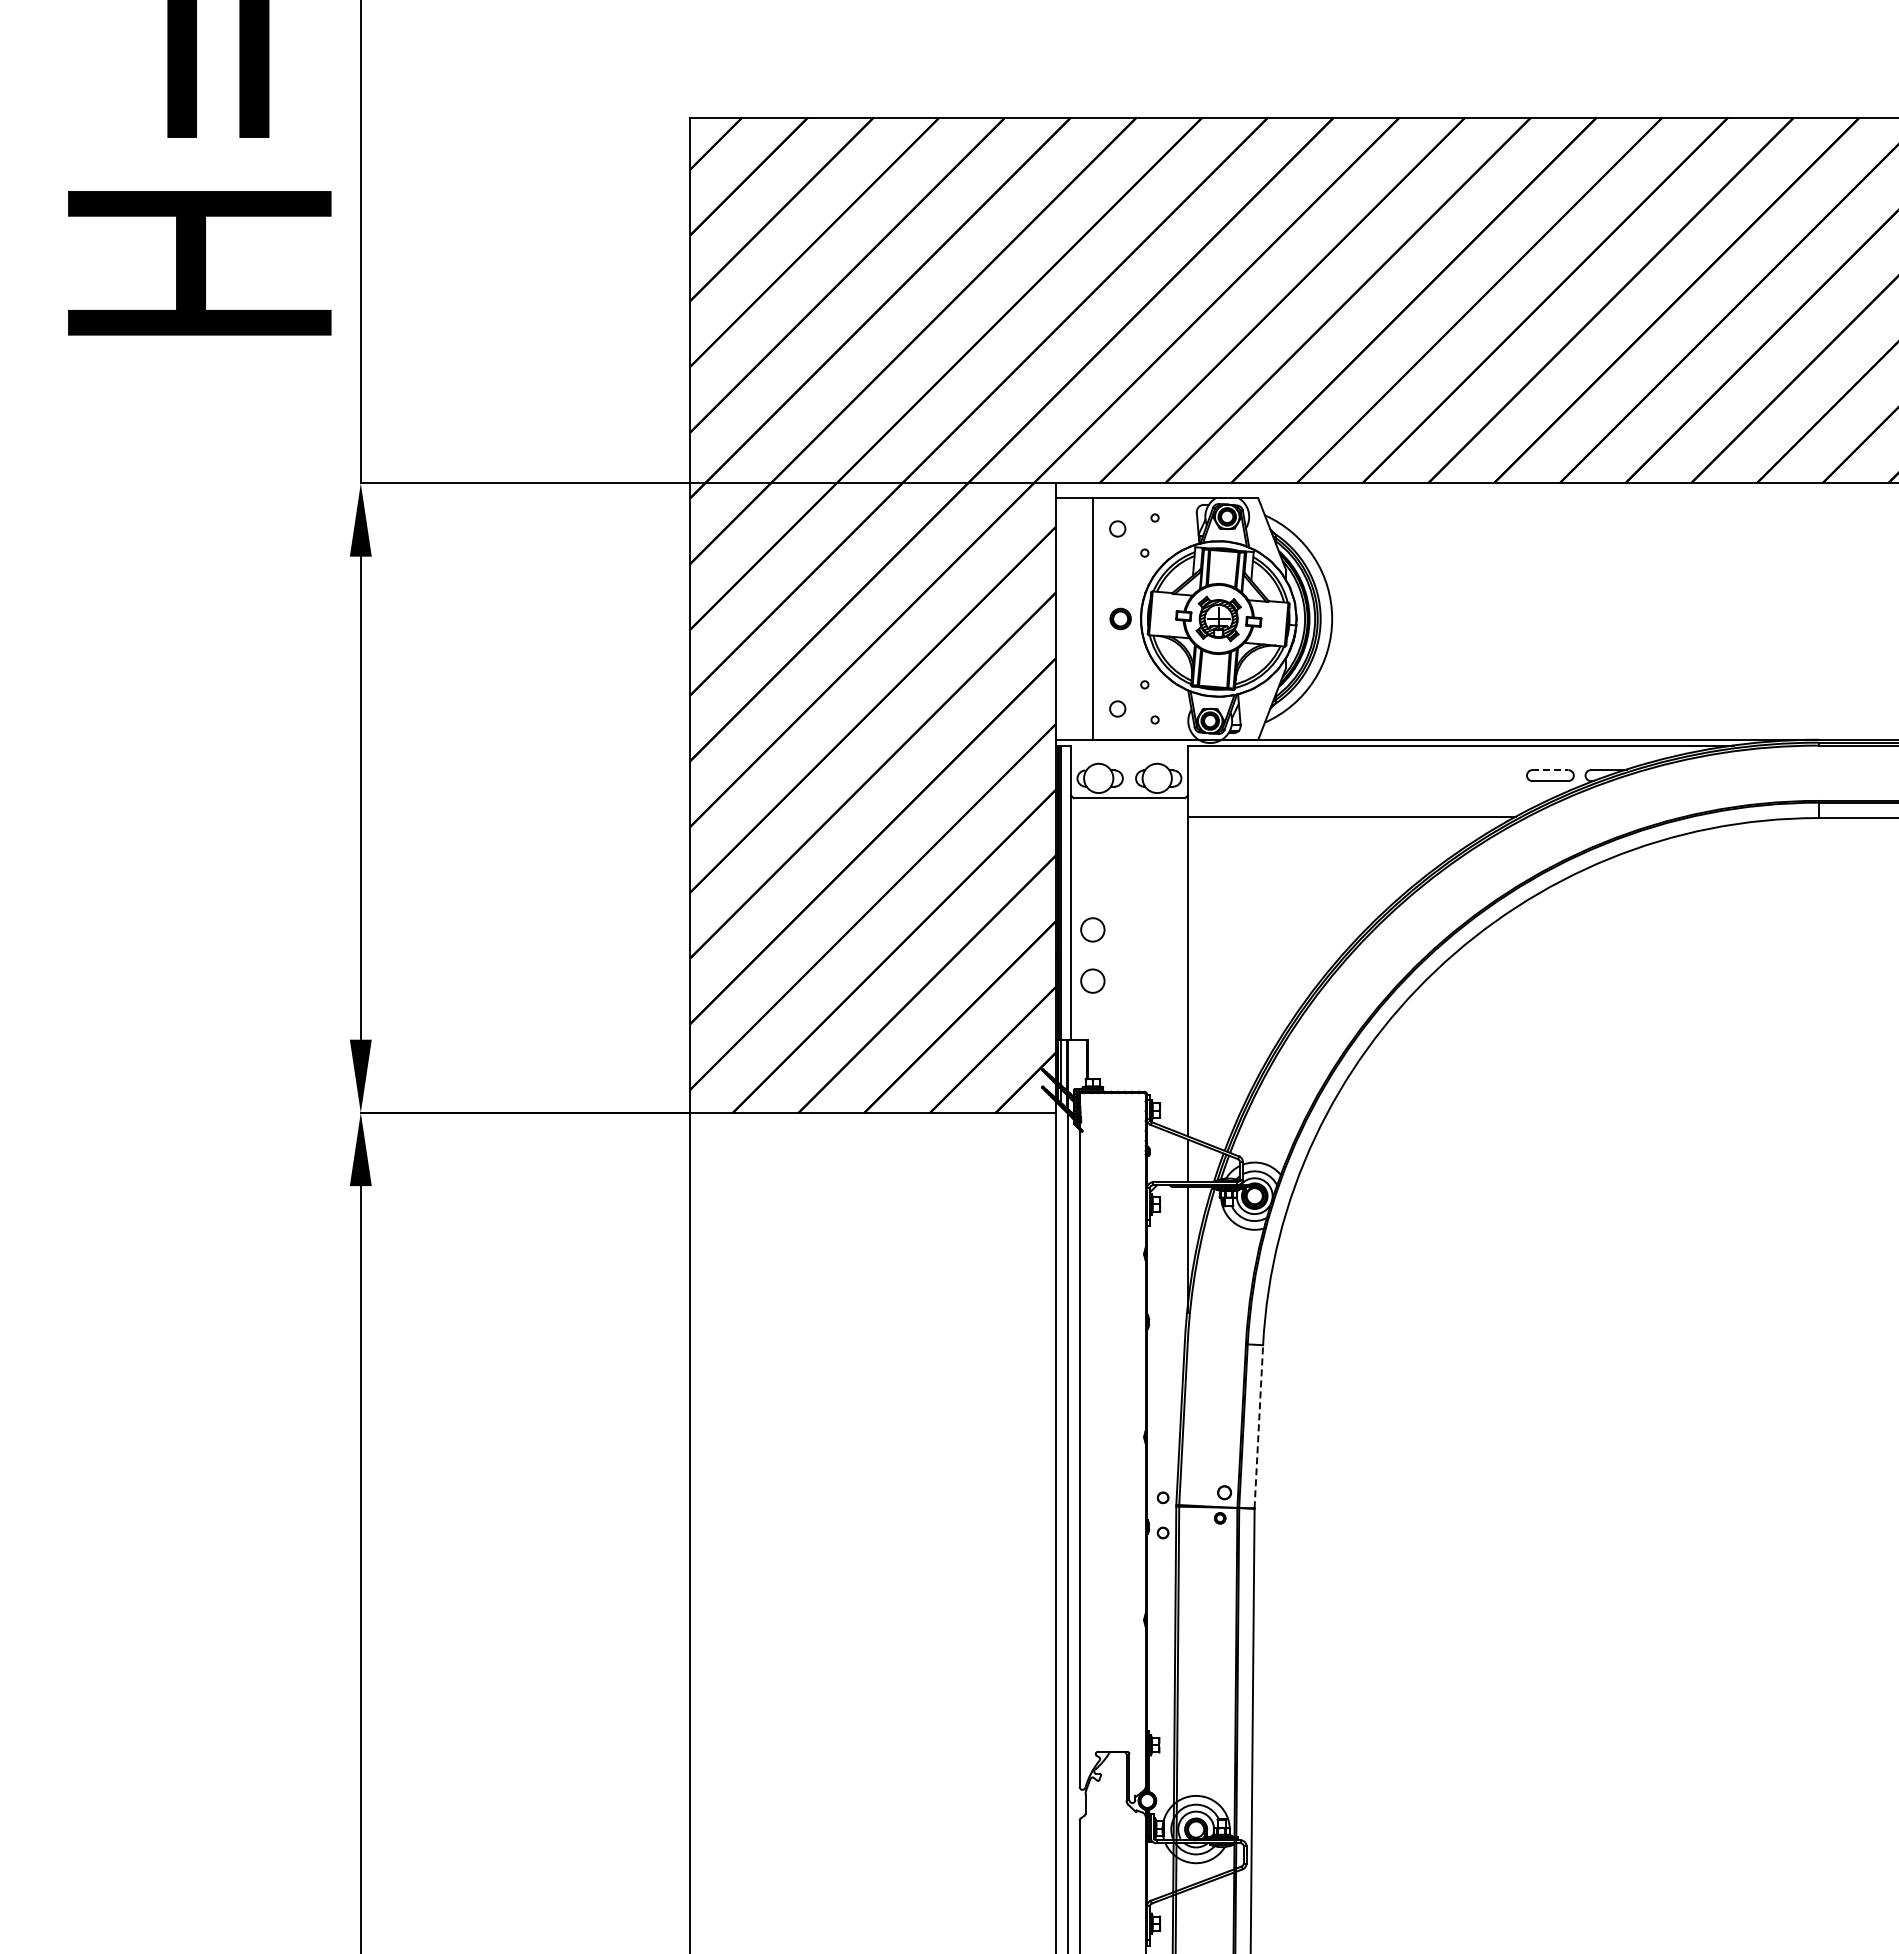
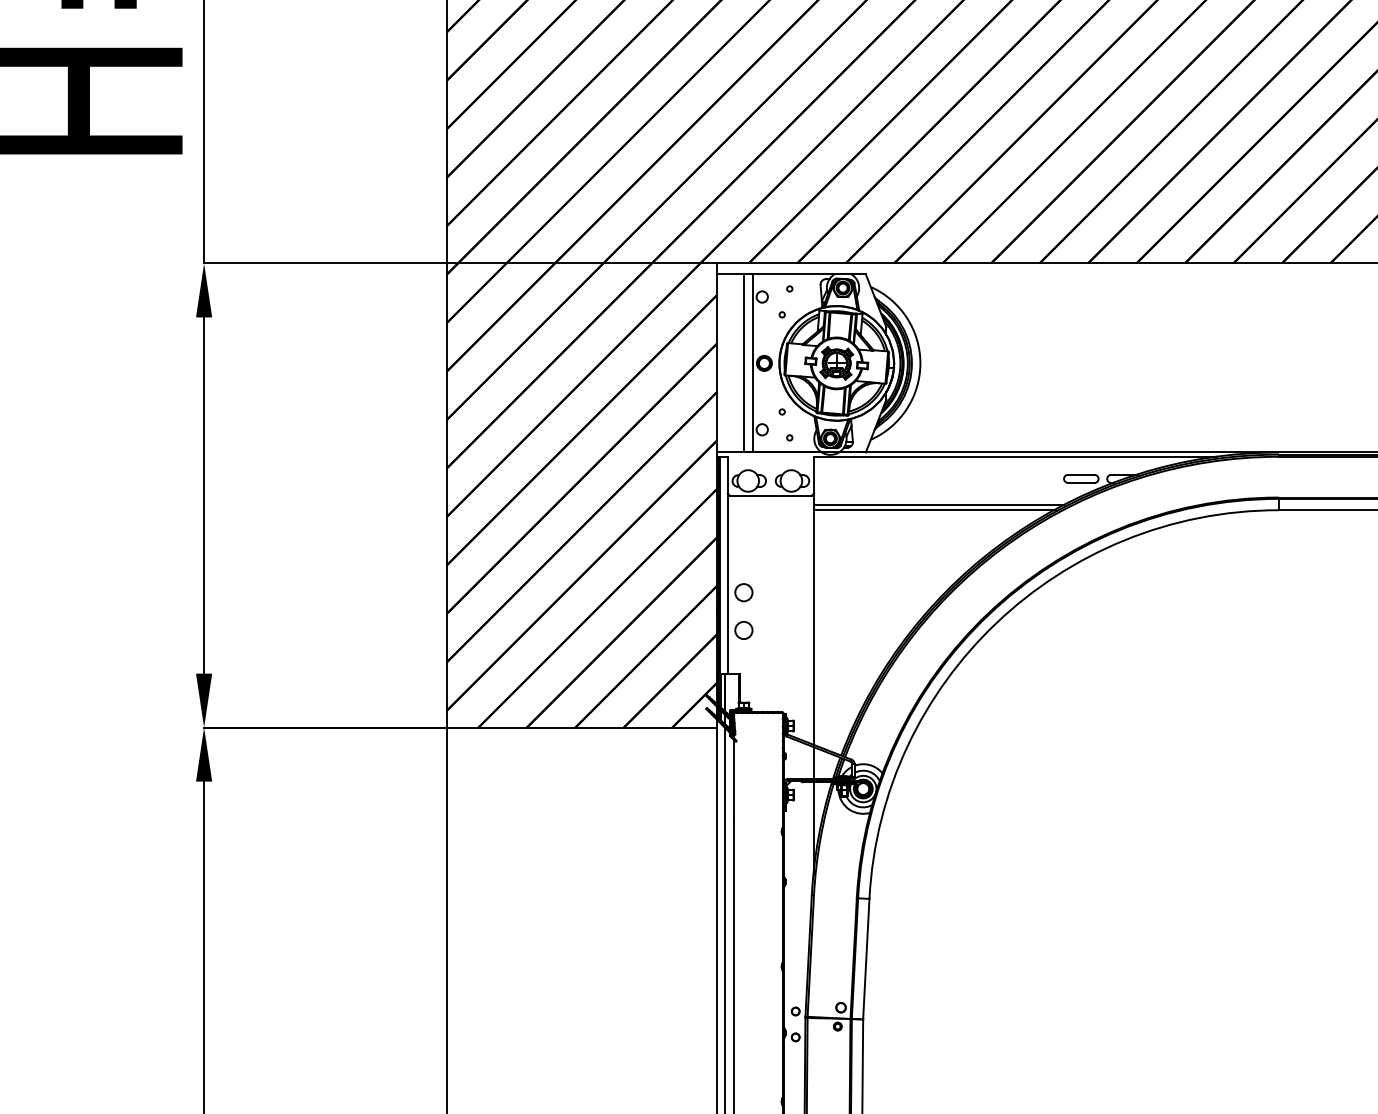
line: (1104, 618) -> (752, 363), added
line: (1550, 770) -> (1081, 475), dashed -> solid
line: (1357, 811) -> (939, 505), added
line: (1258, 1426) -> (866, 958), dashed -> solid

